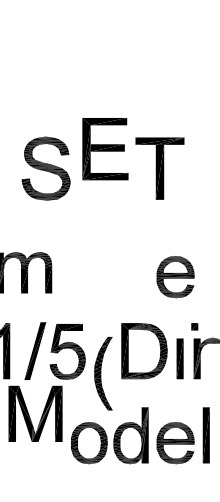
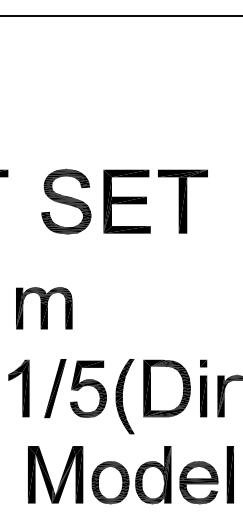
part: (104, 148) -> (126, 201), moved
part: (175, 276) -> (198, 312), removed
part: (194, 326) -> (203, 363), moved
part: (102, 373) -> (124, 396), moved
part: (29, 415) -> (49, 476), moved

